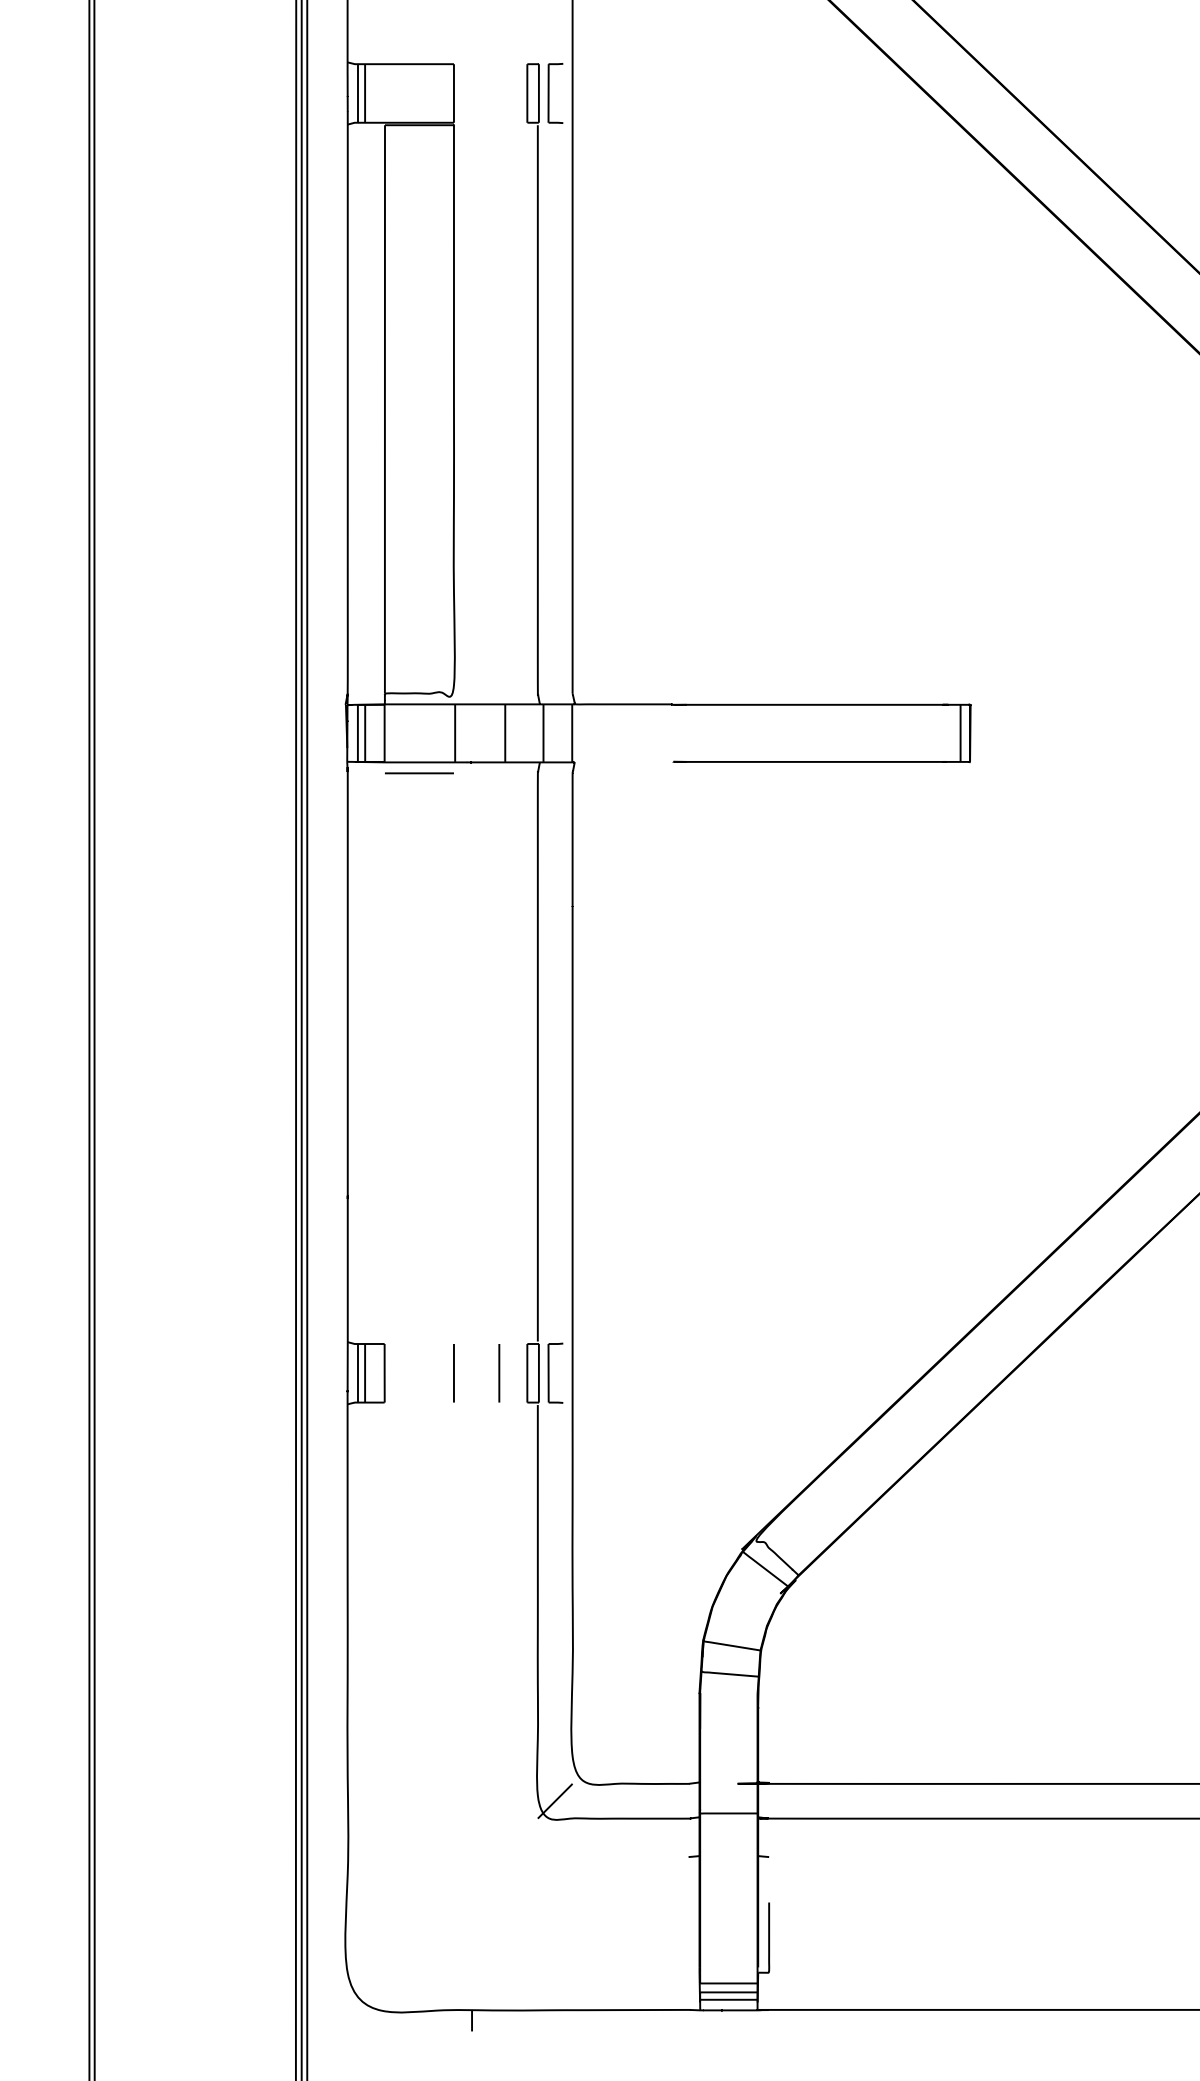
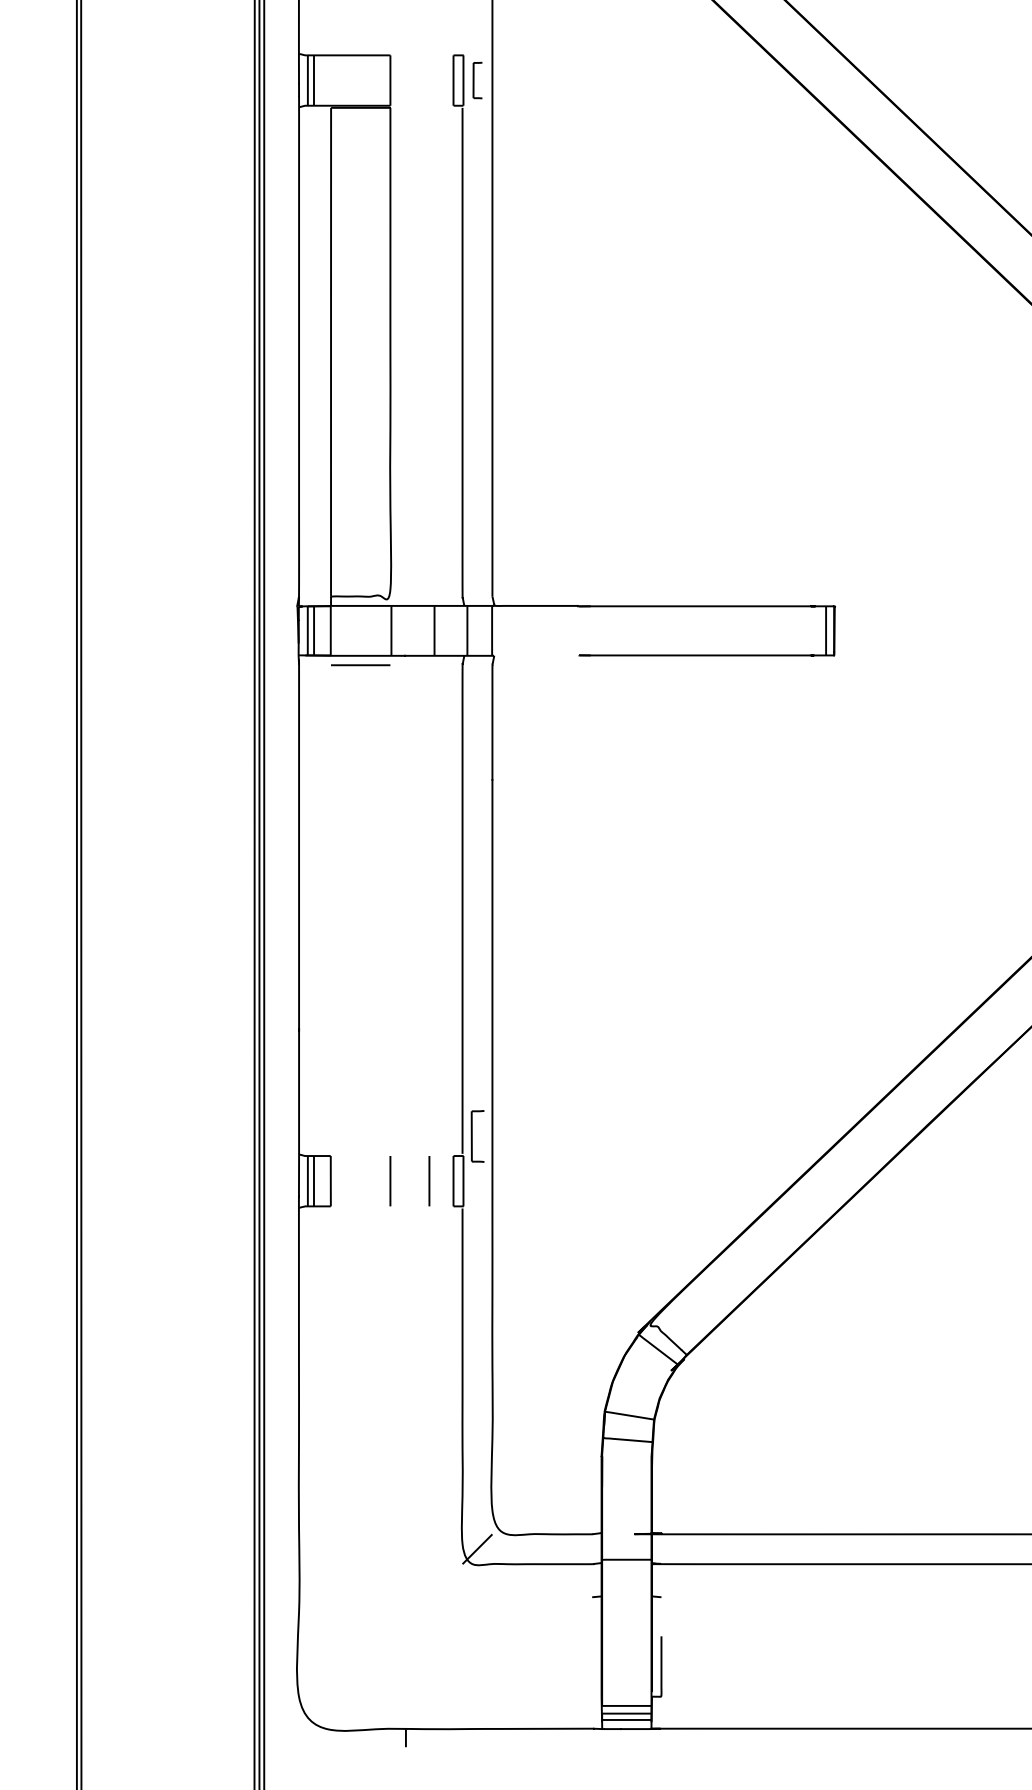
part: (555, 93) -> (477, 80), size x0.7
part: (555, 1372) -> (477, 1135), moved

